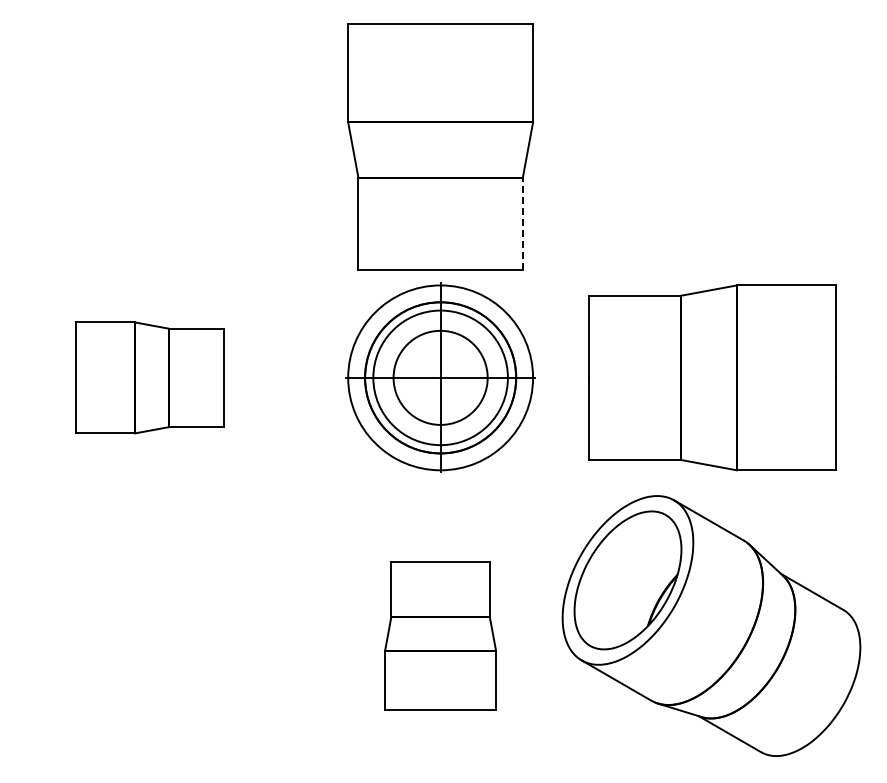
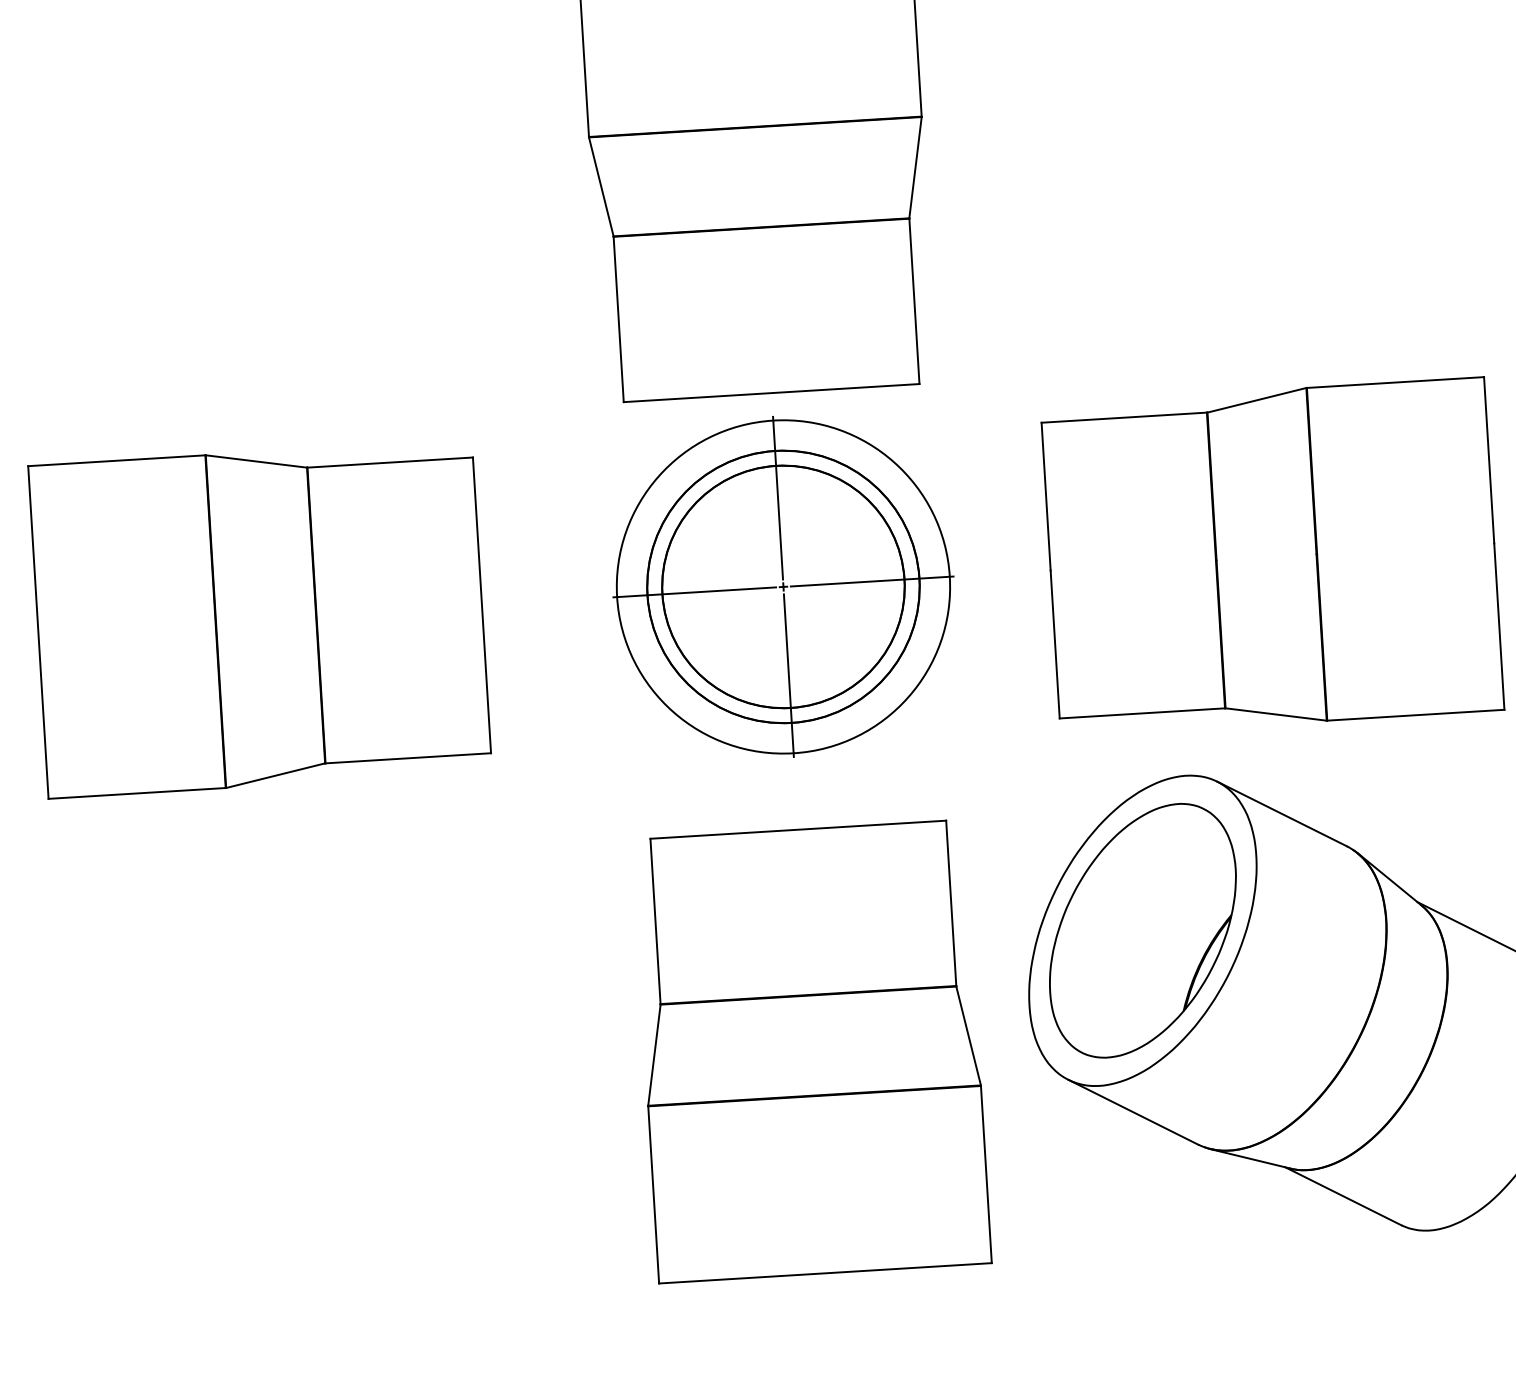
line: (522, 224) -> (913, 301), dashed -> solid
part: (149, 377) -> (259, 618), size x1.67
circle: (440, 377) -> (783, 586), size x1.43
part: (440, 635) -> (811, 1050), size x1.67

